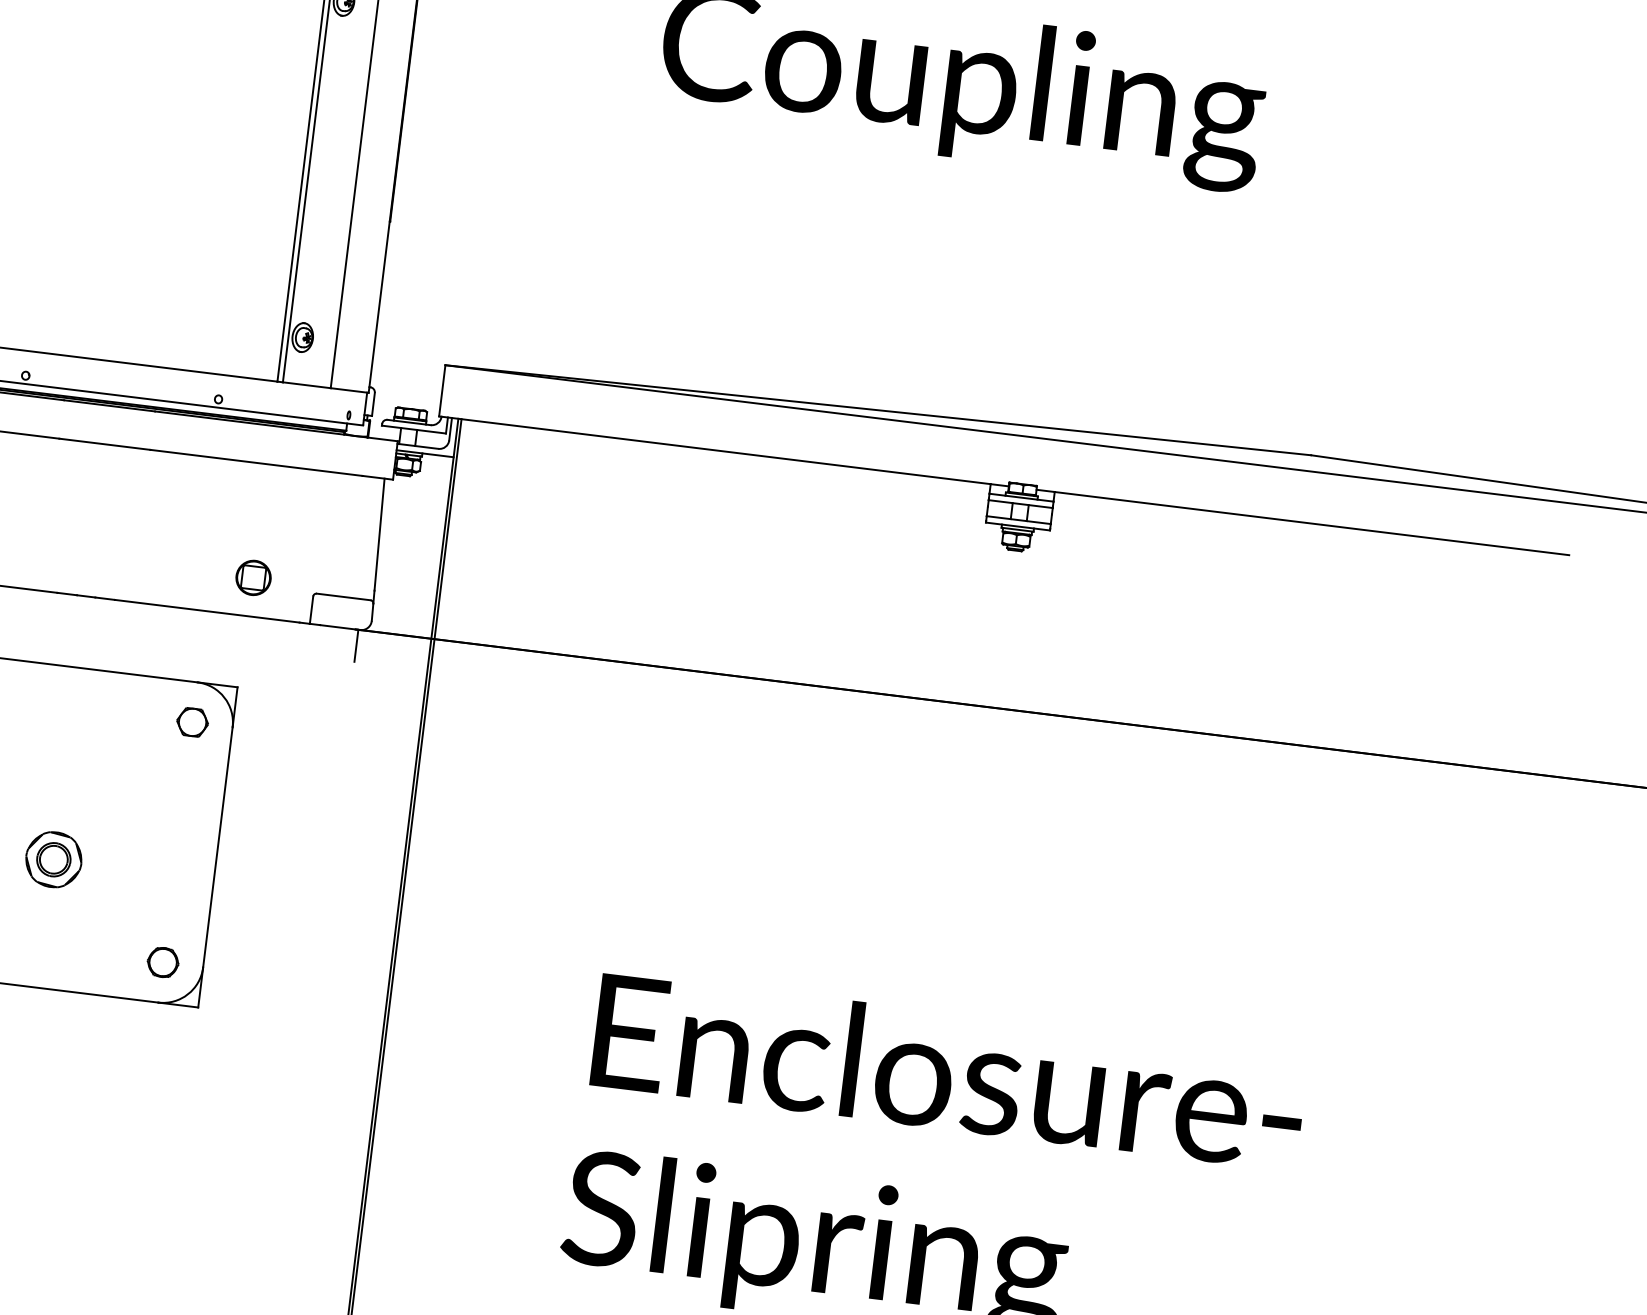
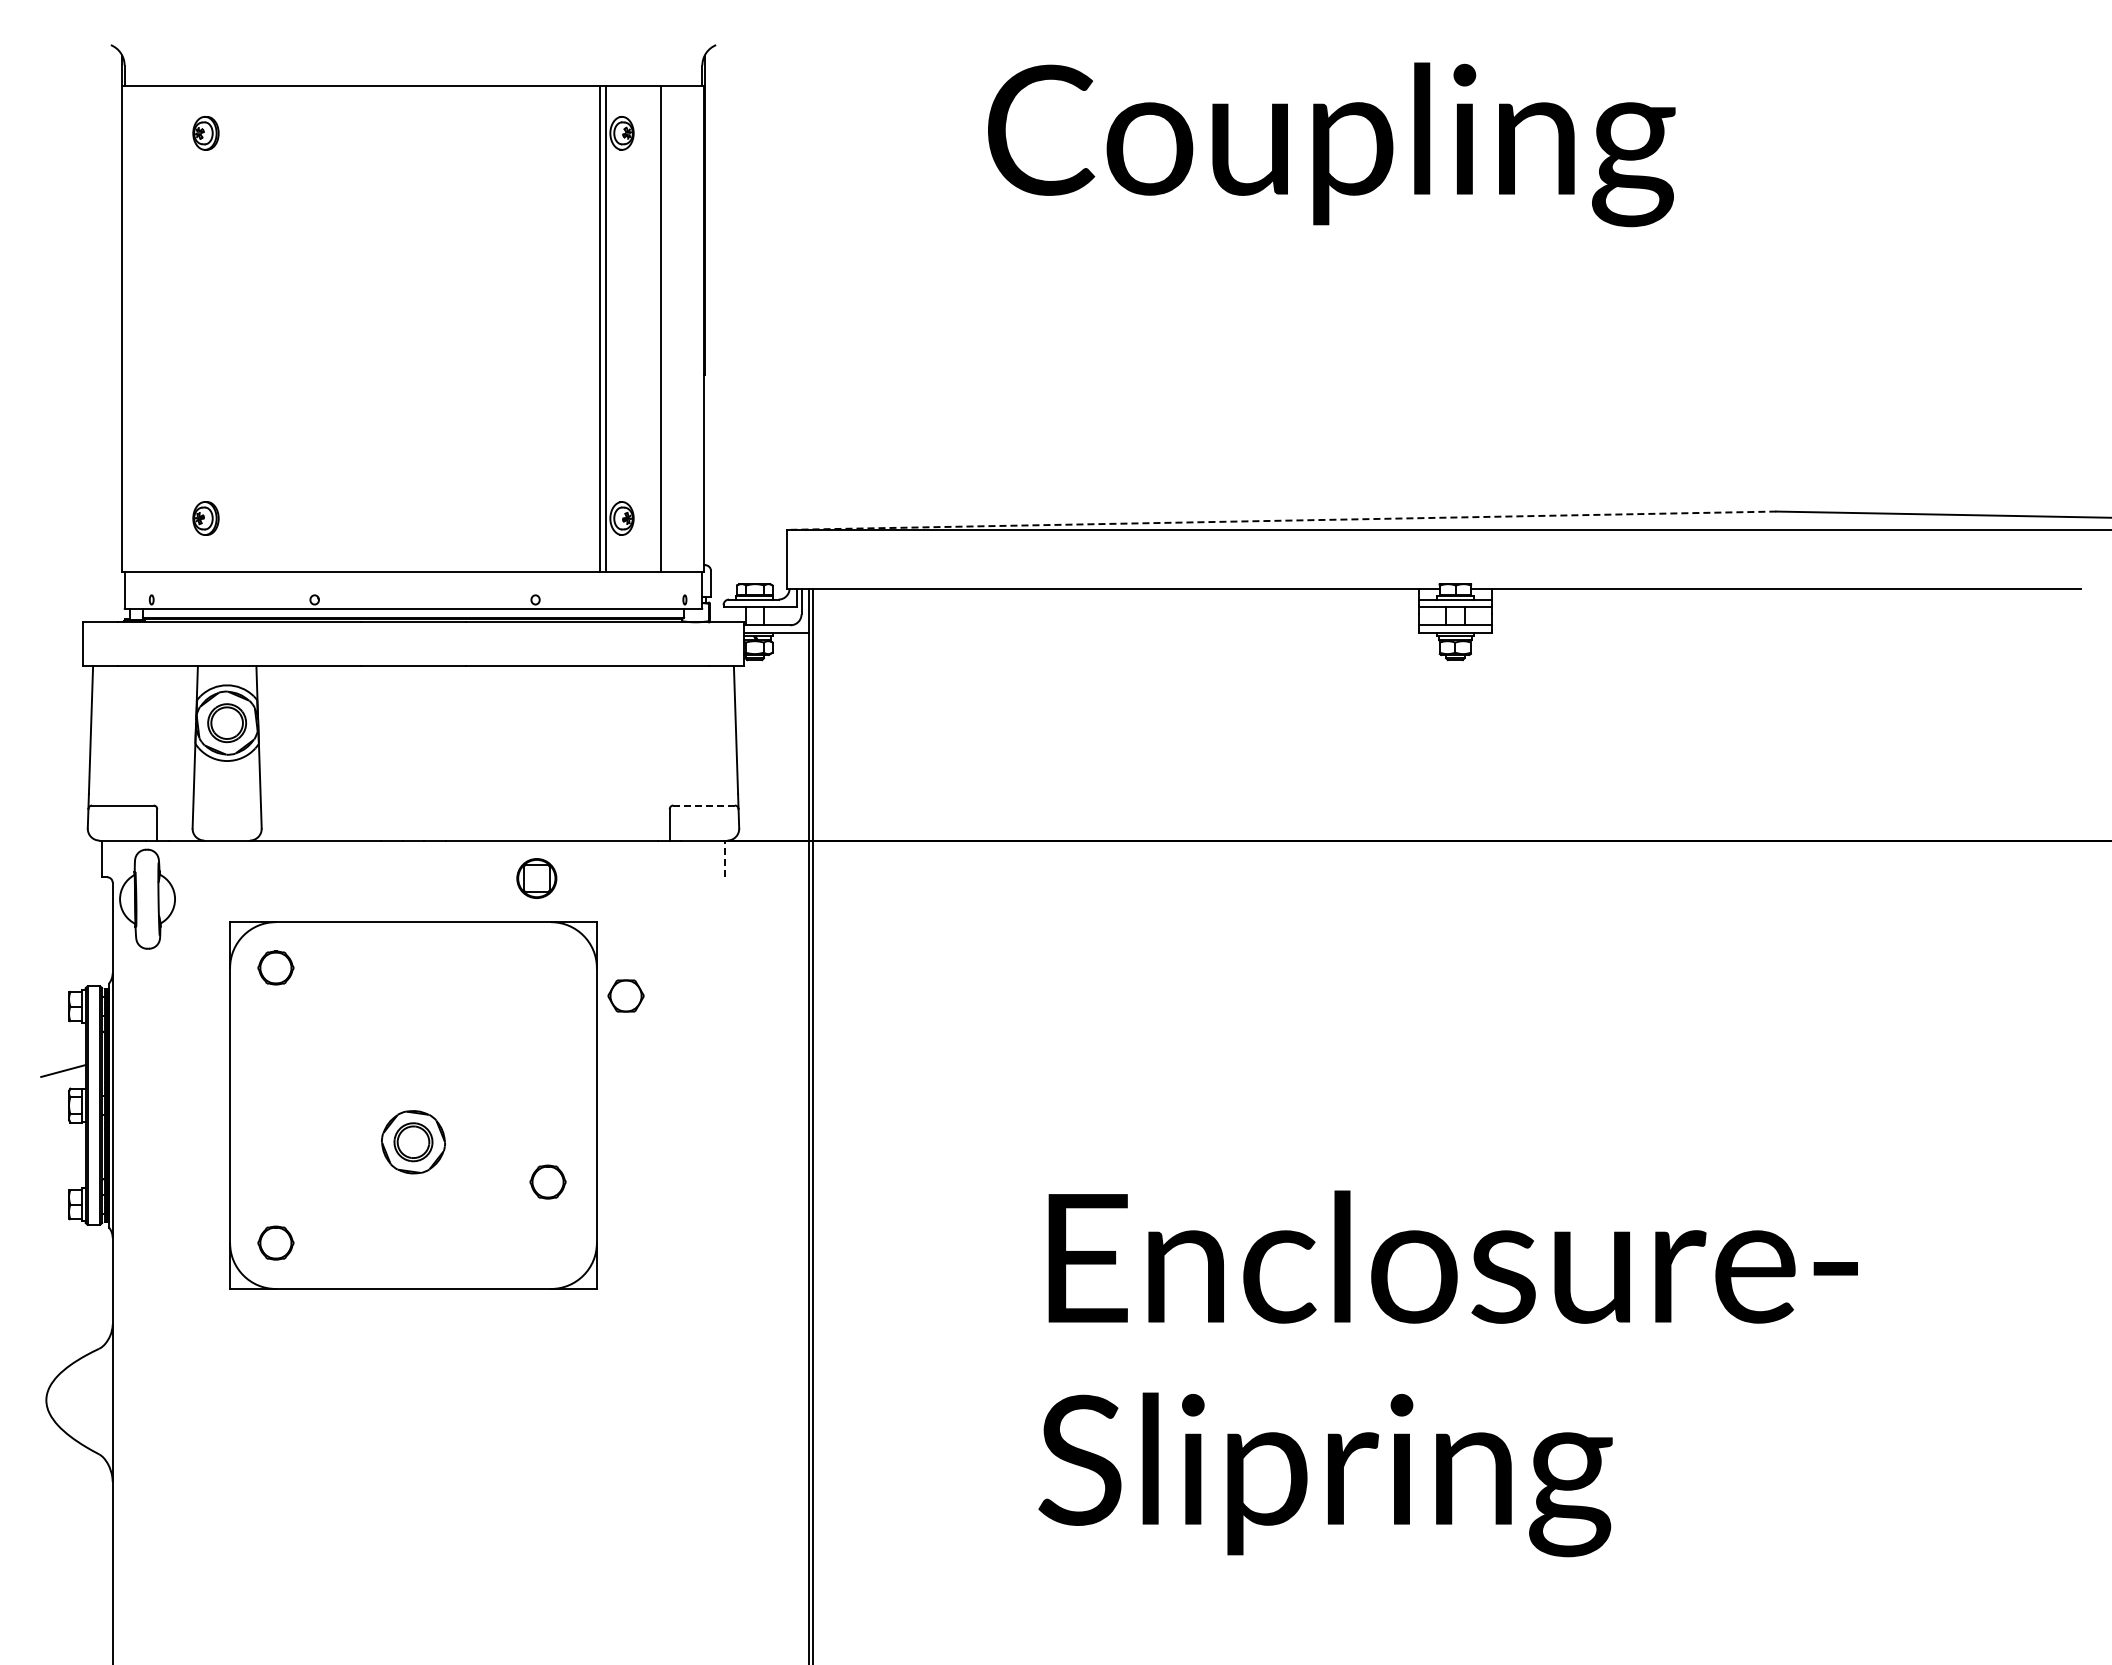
line: (878, 410) -> (1281, 520), solid -> dashed
part: (253, 577) -> (536, 878), moved
line: (343, 596) -> (704, 805), solid -> dashed
line: (356, 645) -> (725, 858), solid -> dashed
part: (192, 721) -> (625, 995), moved
part: (162, 961) -> (547, 1181), moved

